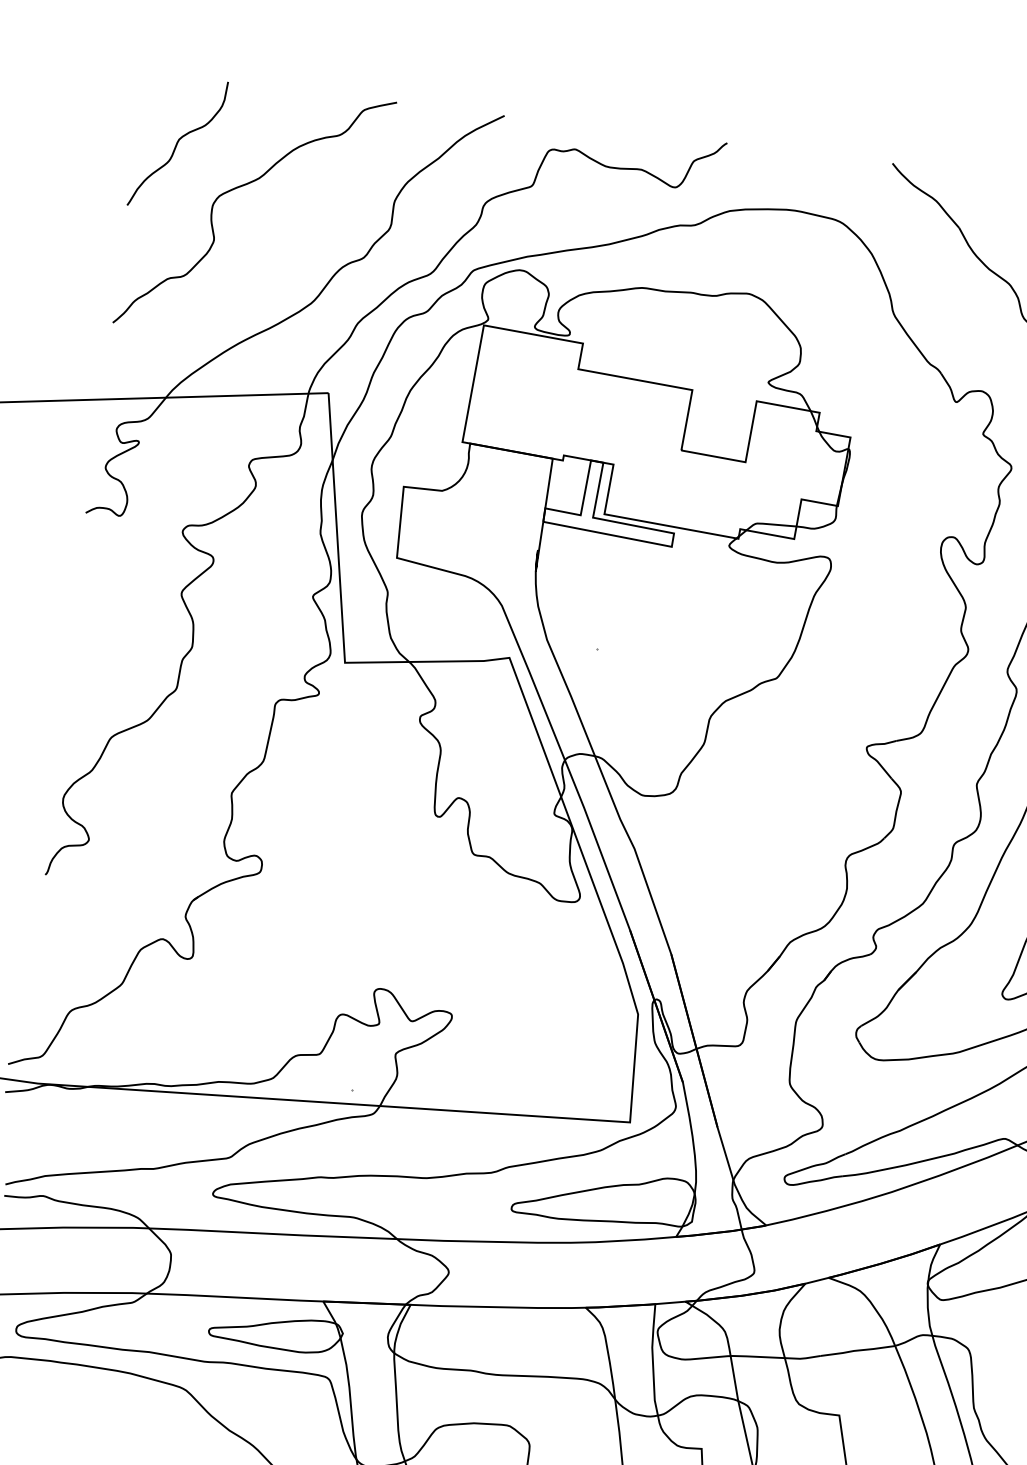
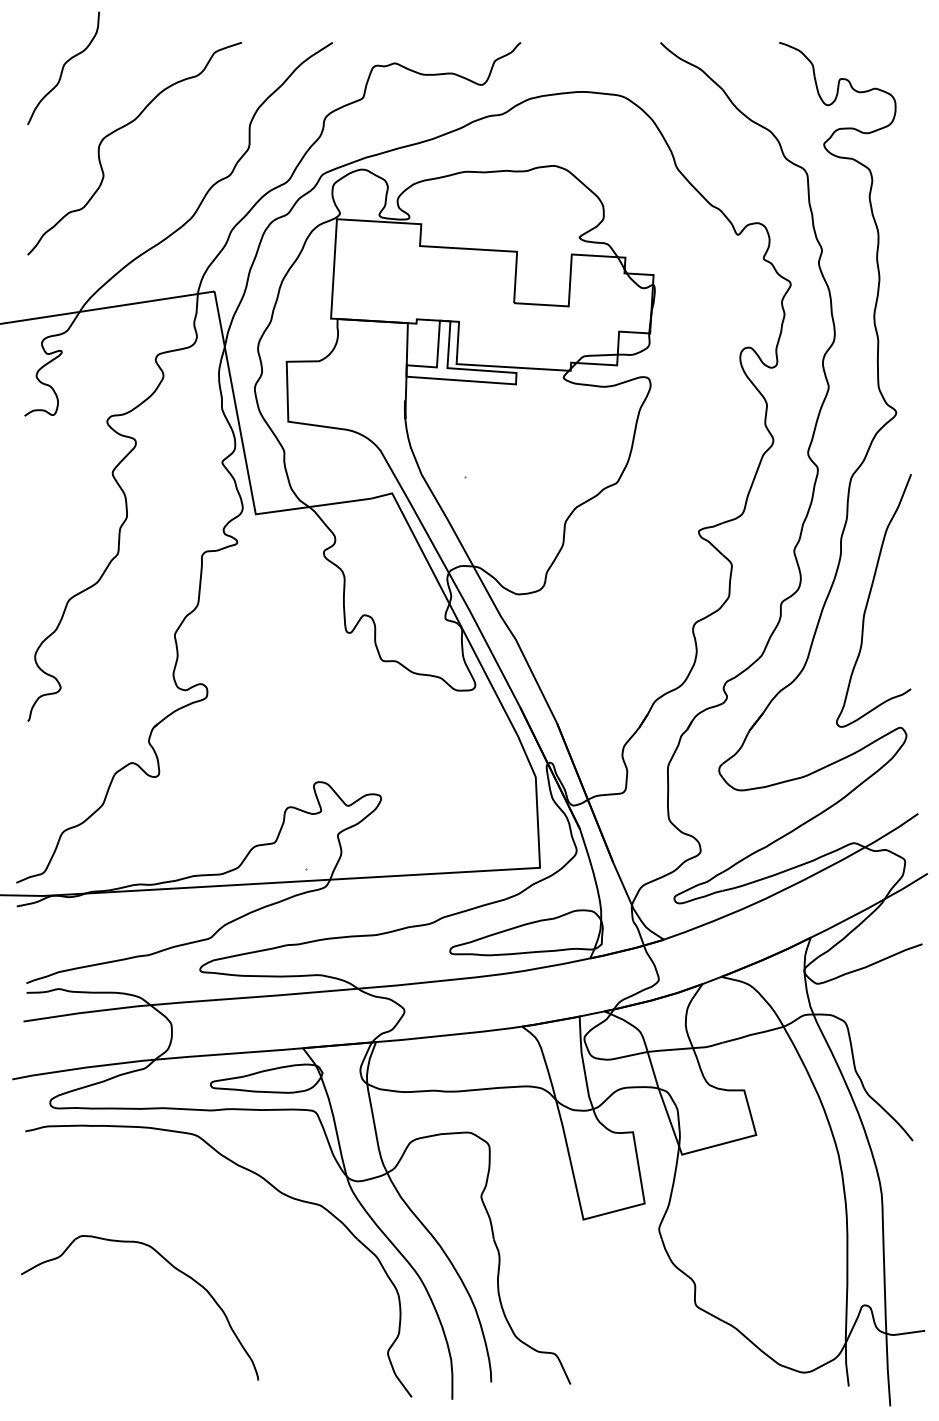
curve: (177, 142) -> (63, 67), moved

